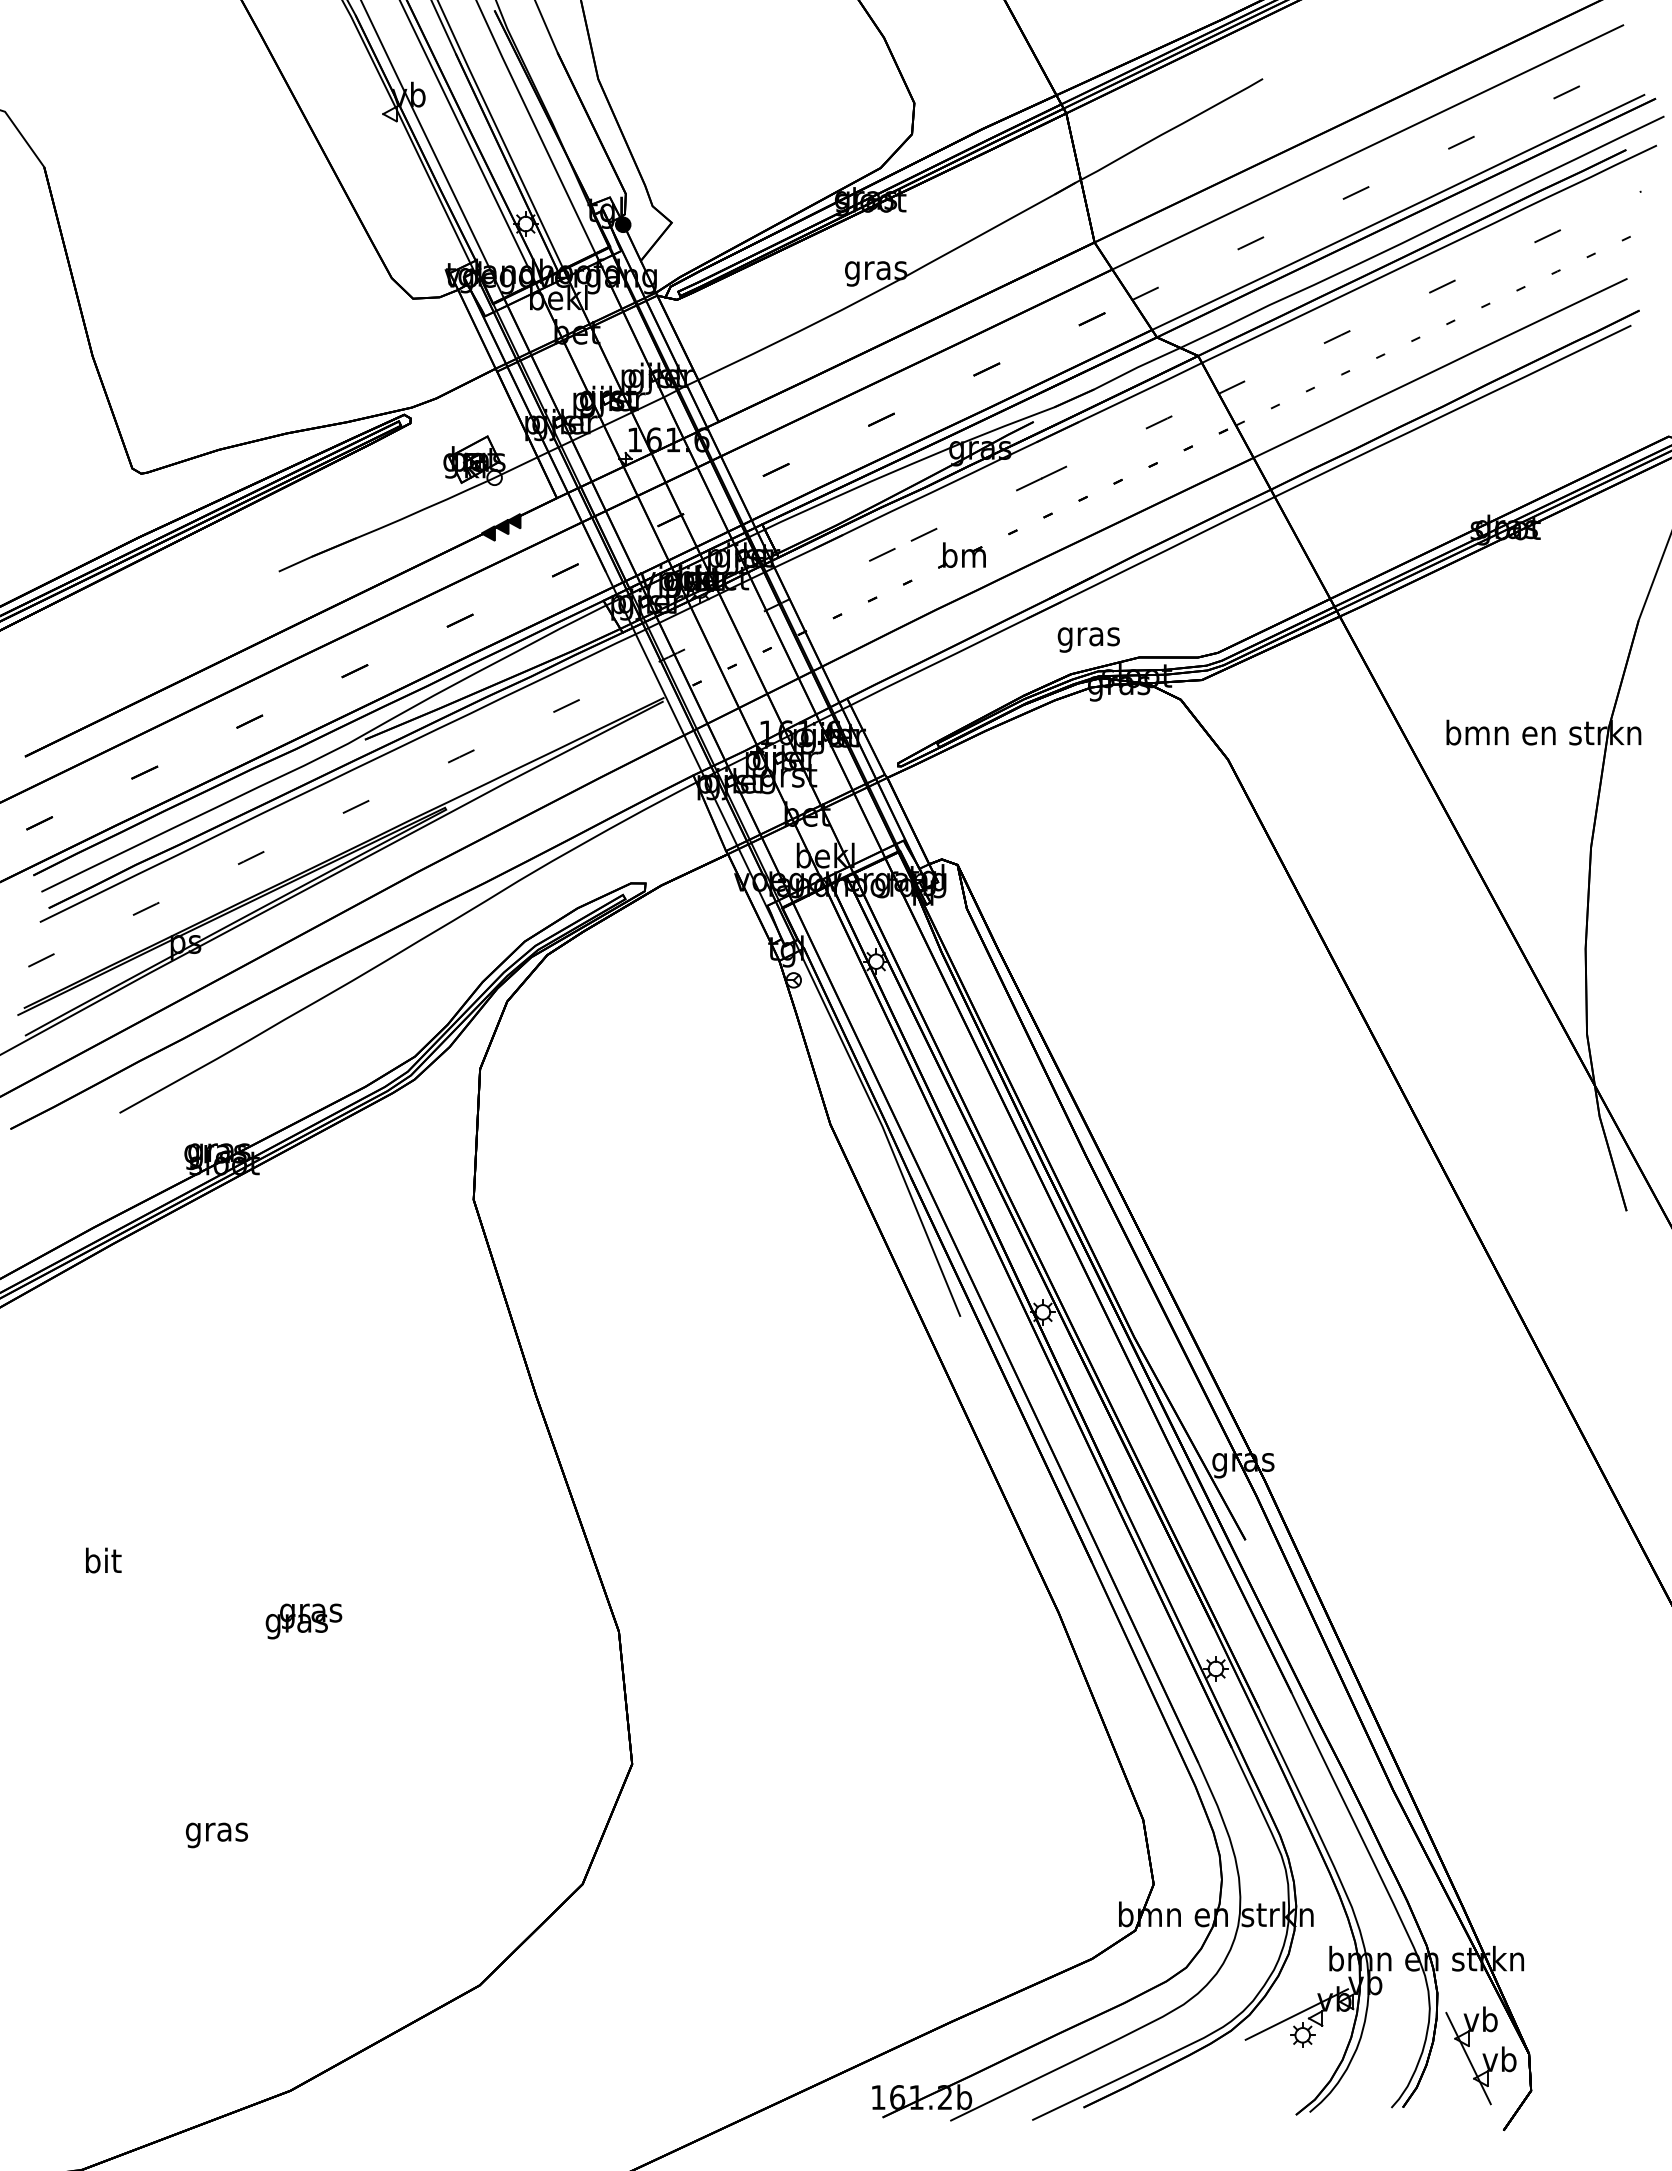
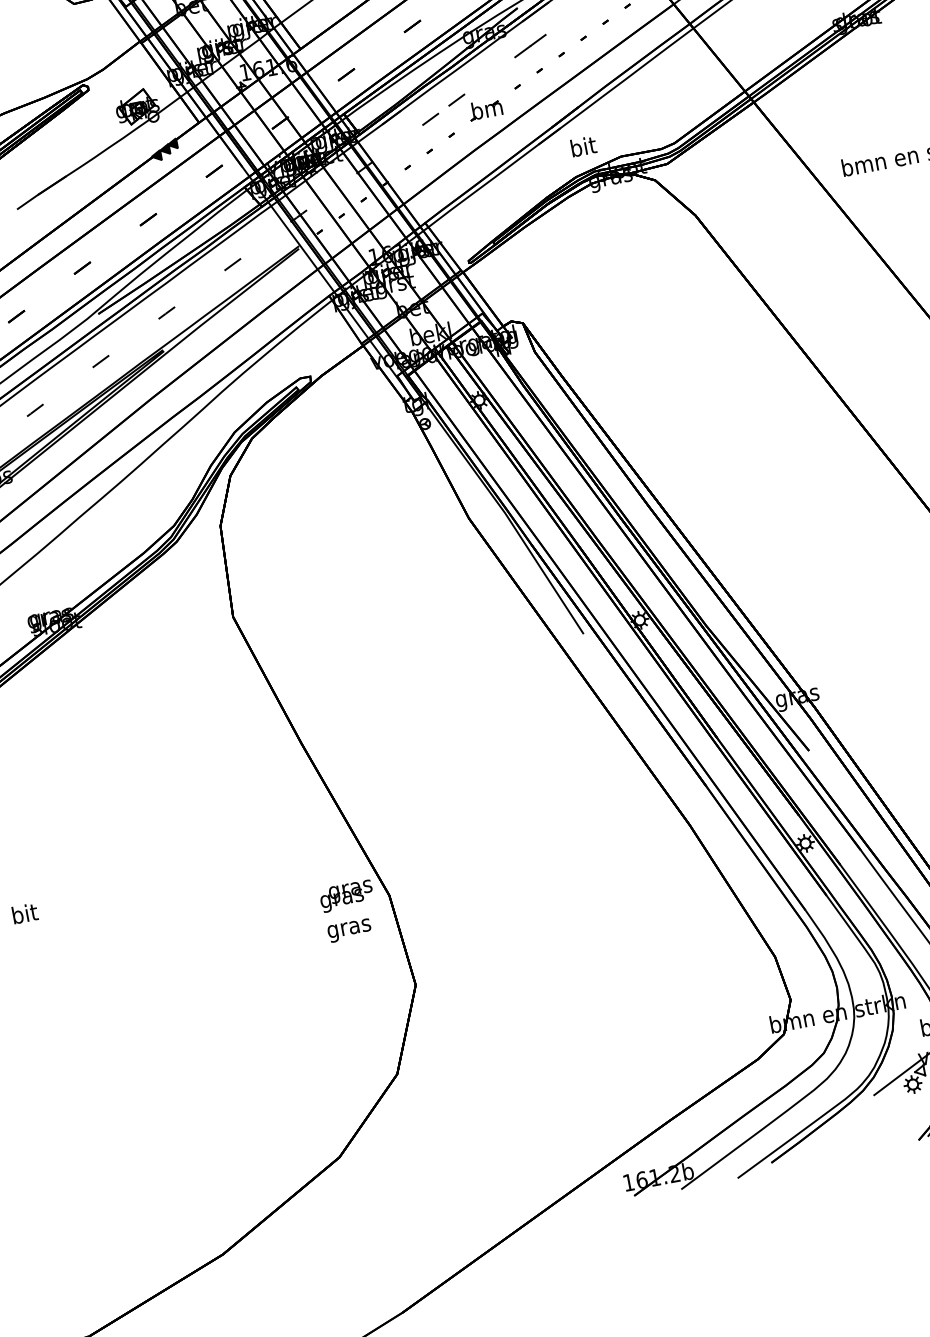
text: (1088, 636) -> (583, 148), gras -> bit
text: (303, 1621) -> (346, 896), moved
text: (216, 1835) -> (349, 930), moved

